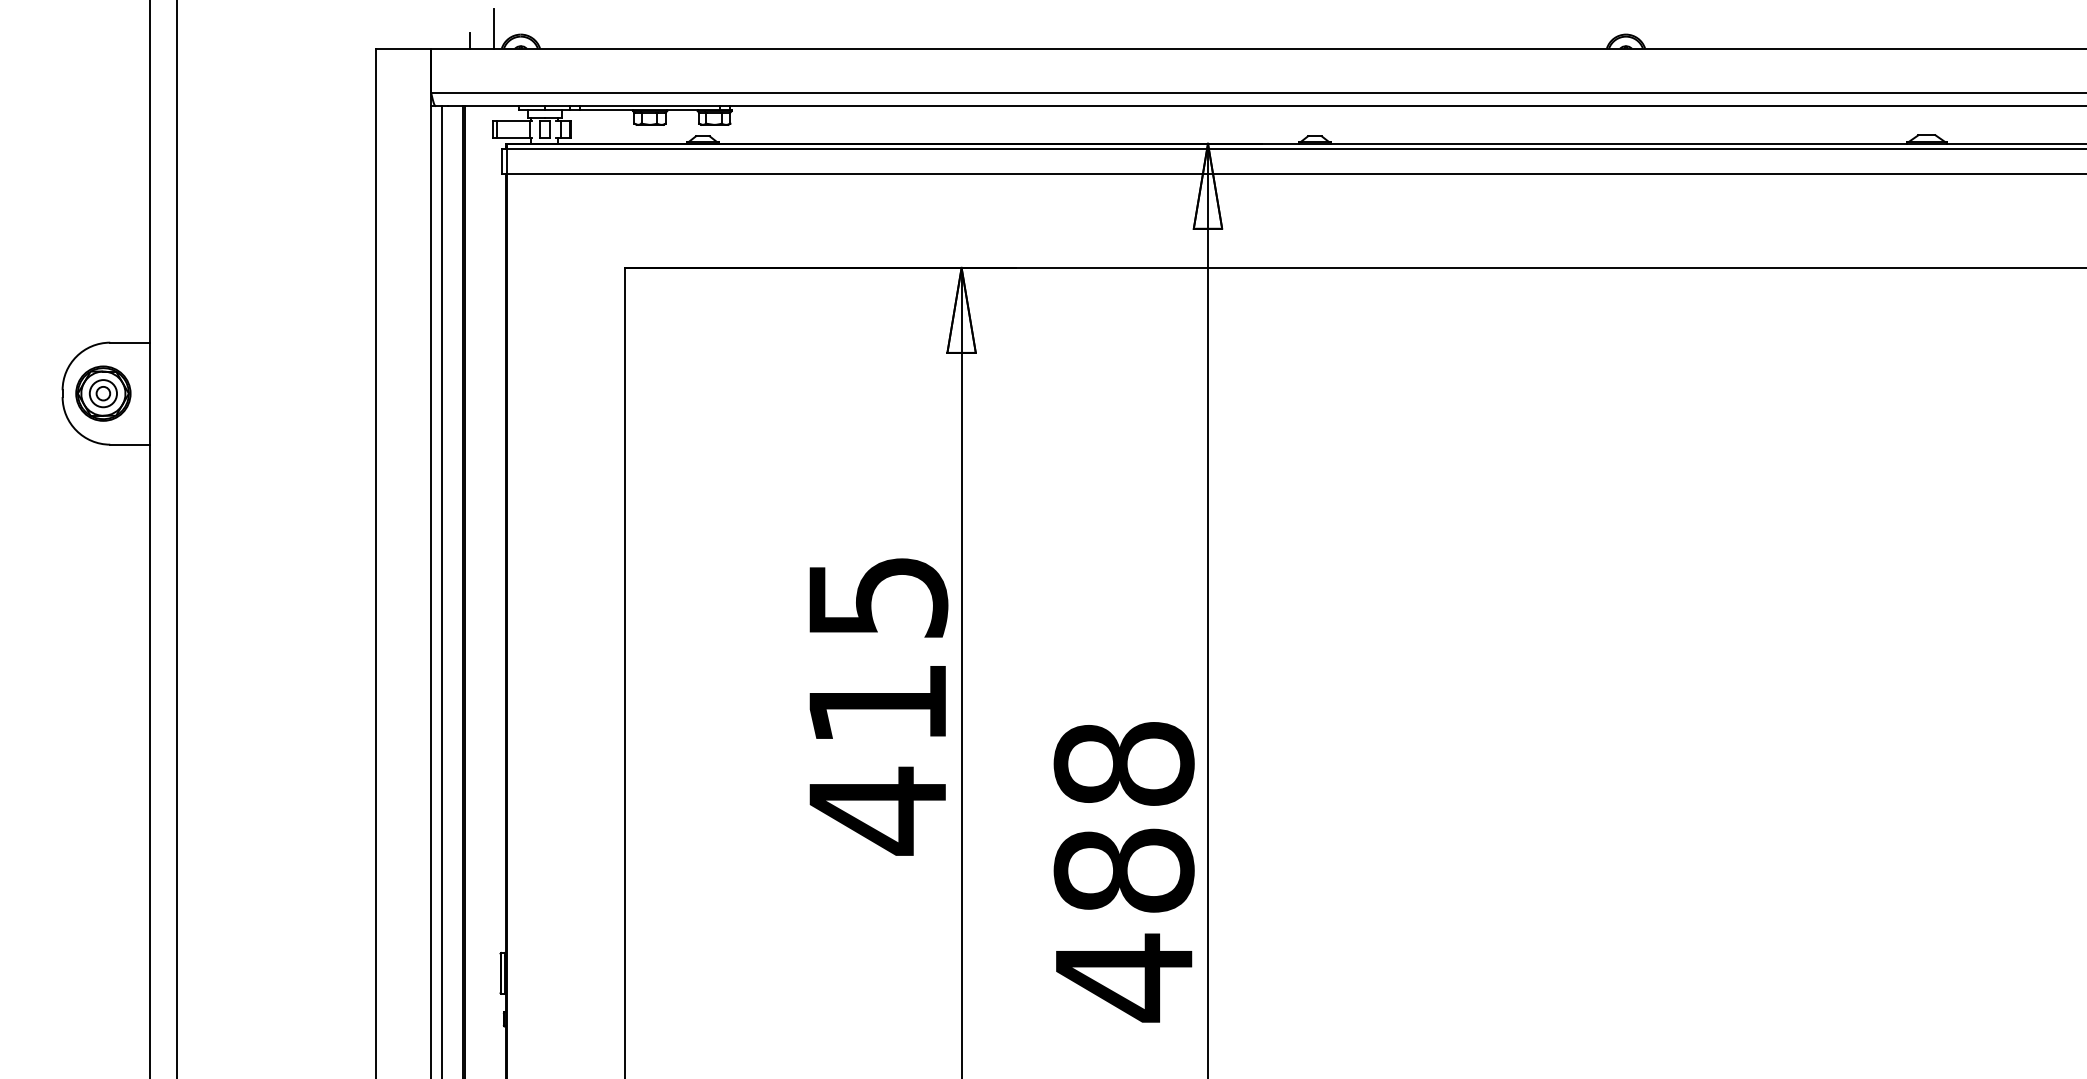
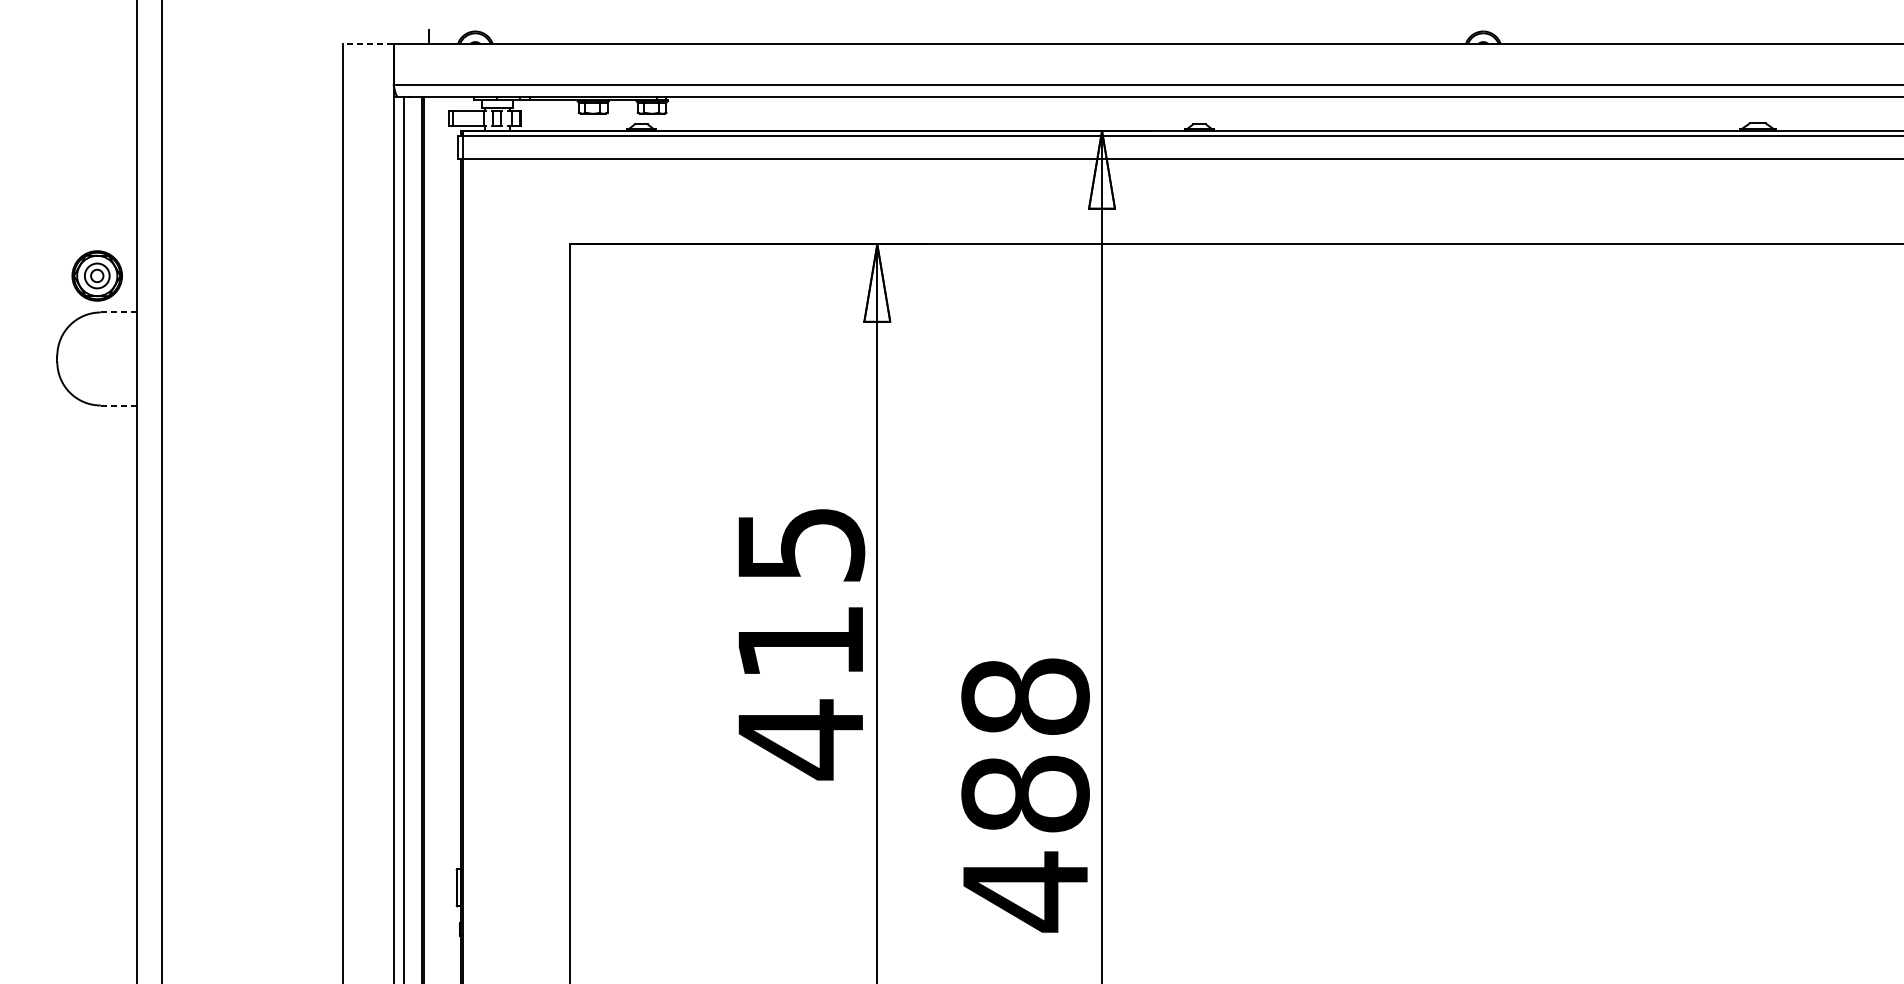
line: (493, 28) -> (450, 25), removed
line: (403, 48) -> (368, 44), solid -> dashed
line: (130, 342) -> (119, 312), solid -> dashed
part: (103, 393) -> (97, 275), moved
line: (130, 444) -> (119, 405), solid -> dashed

